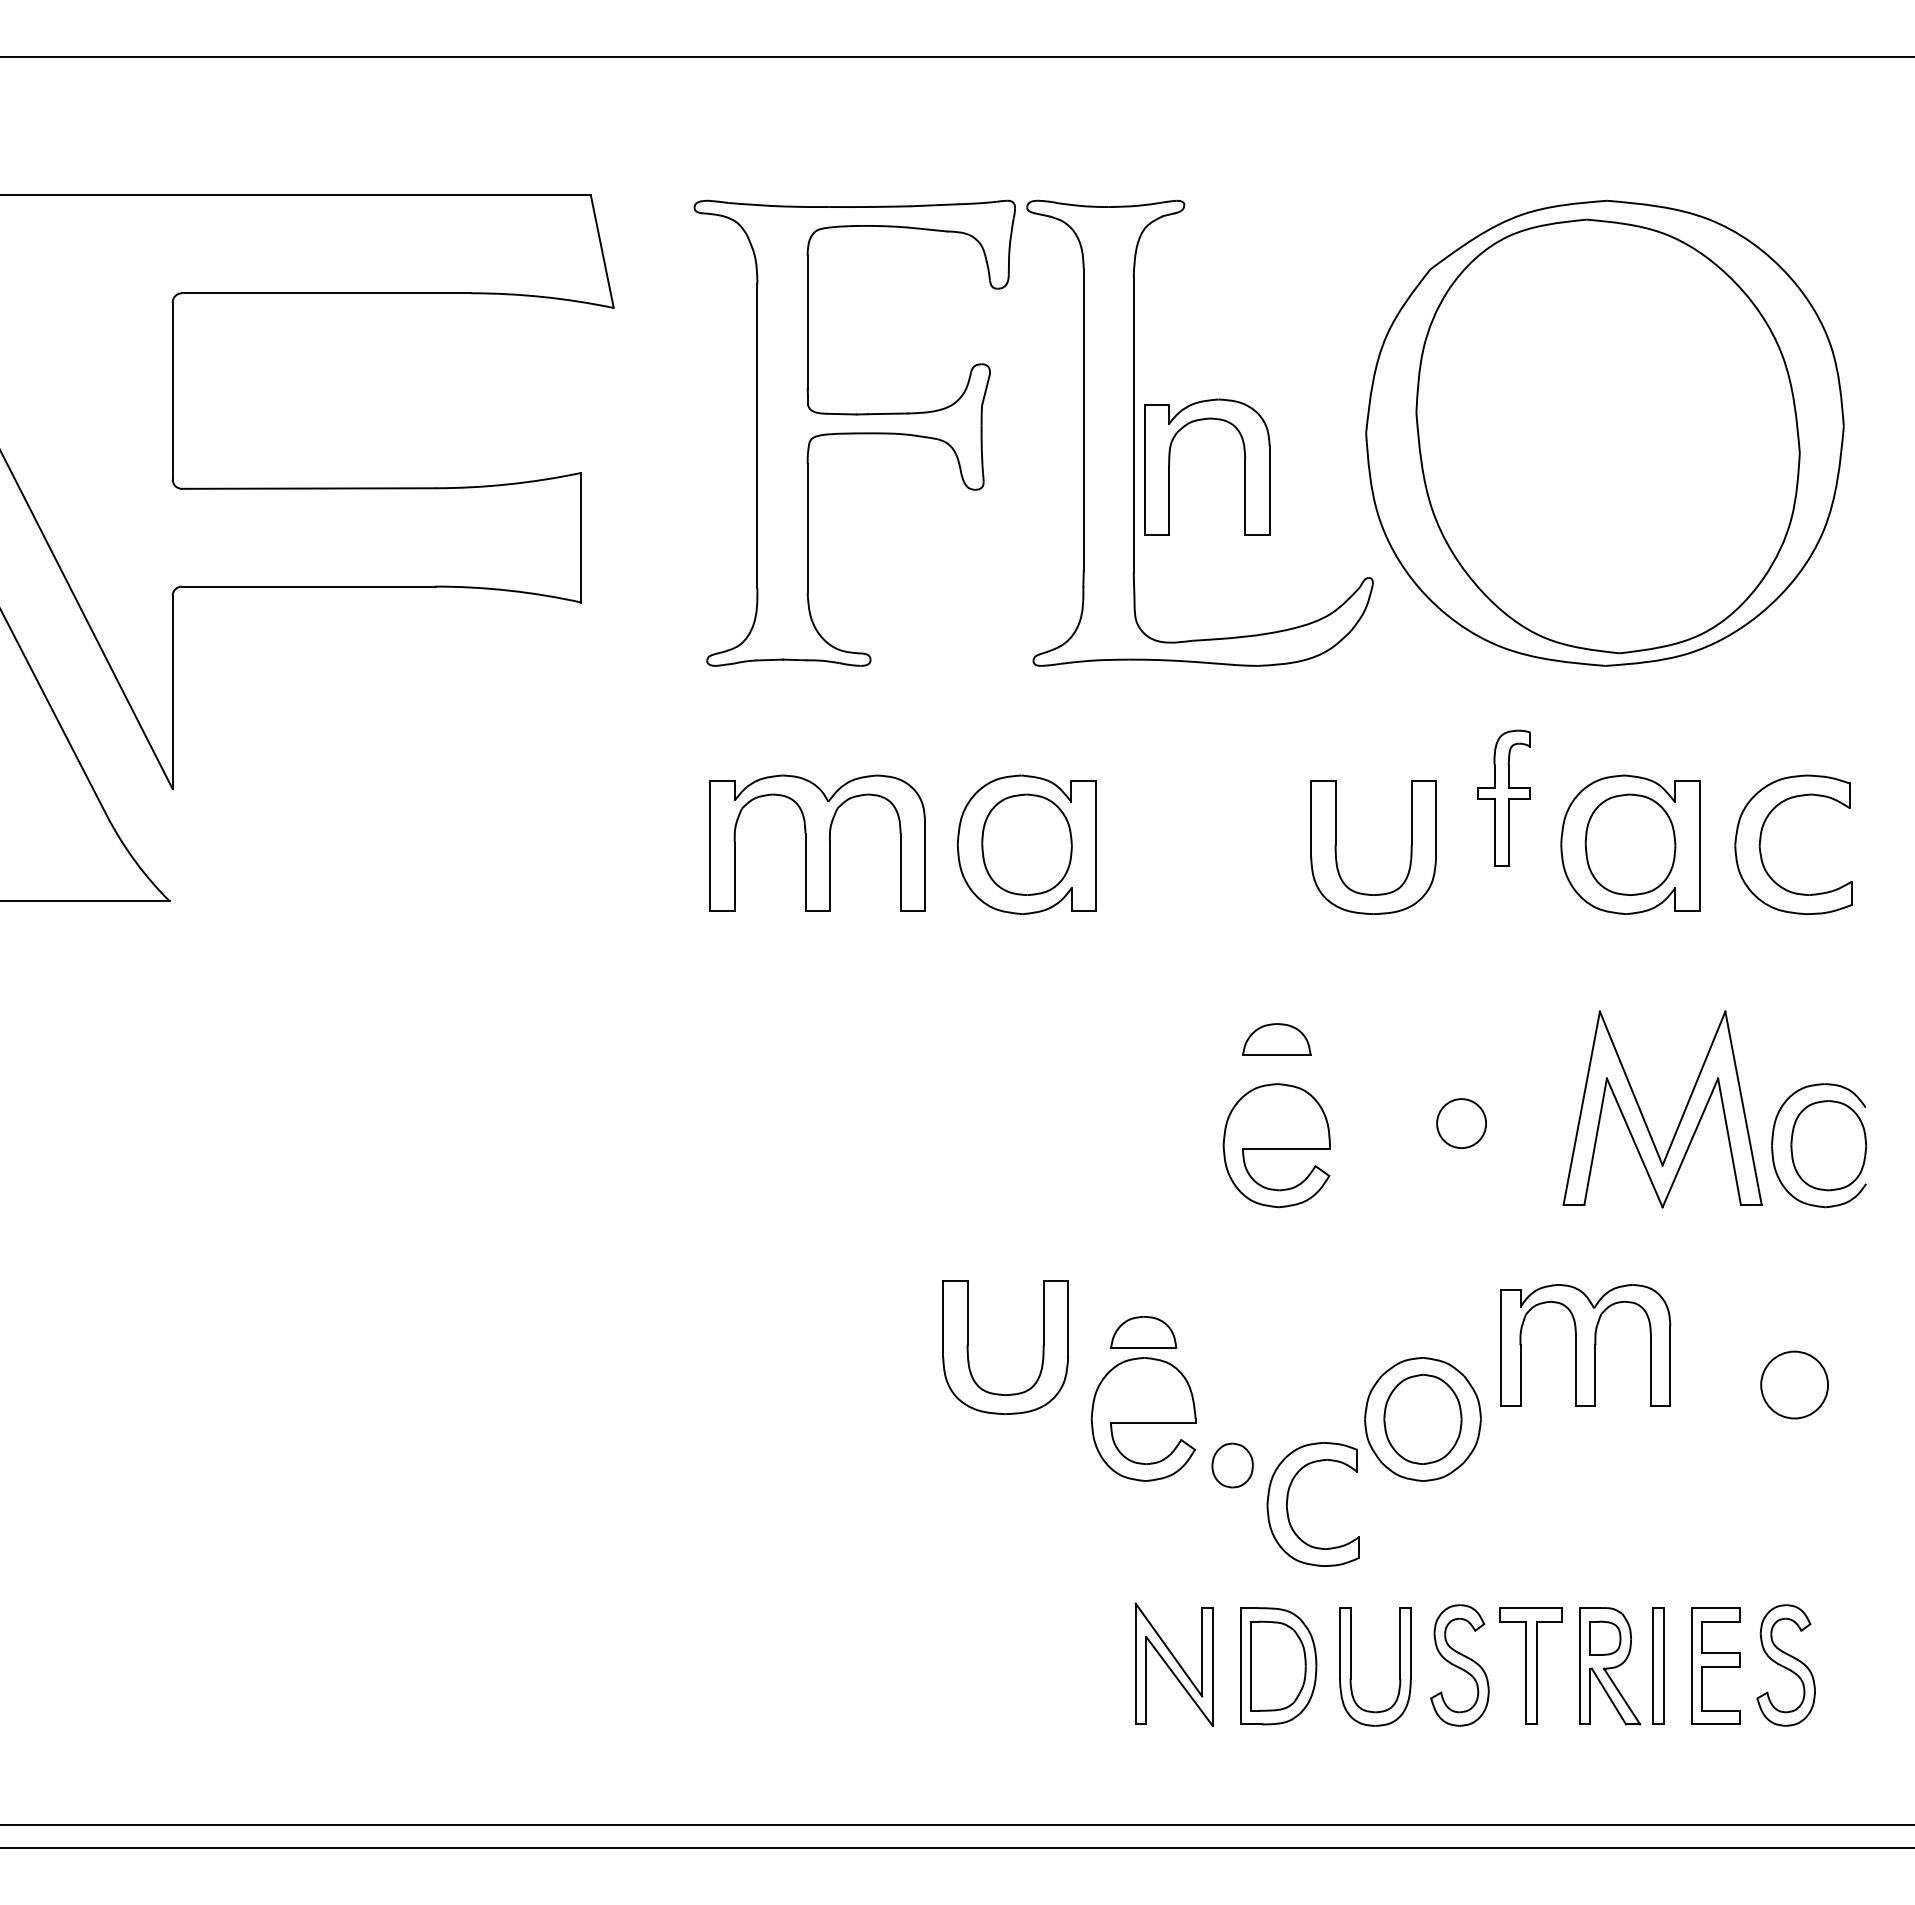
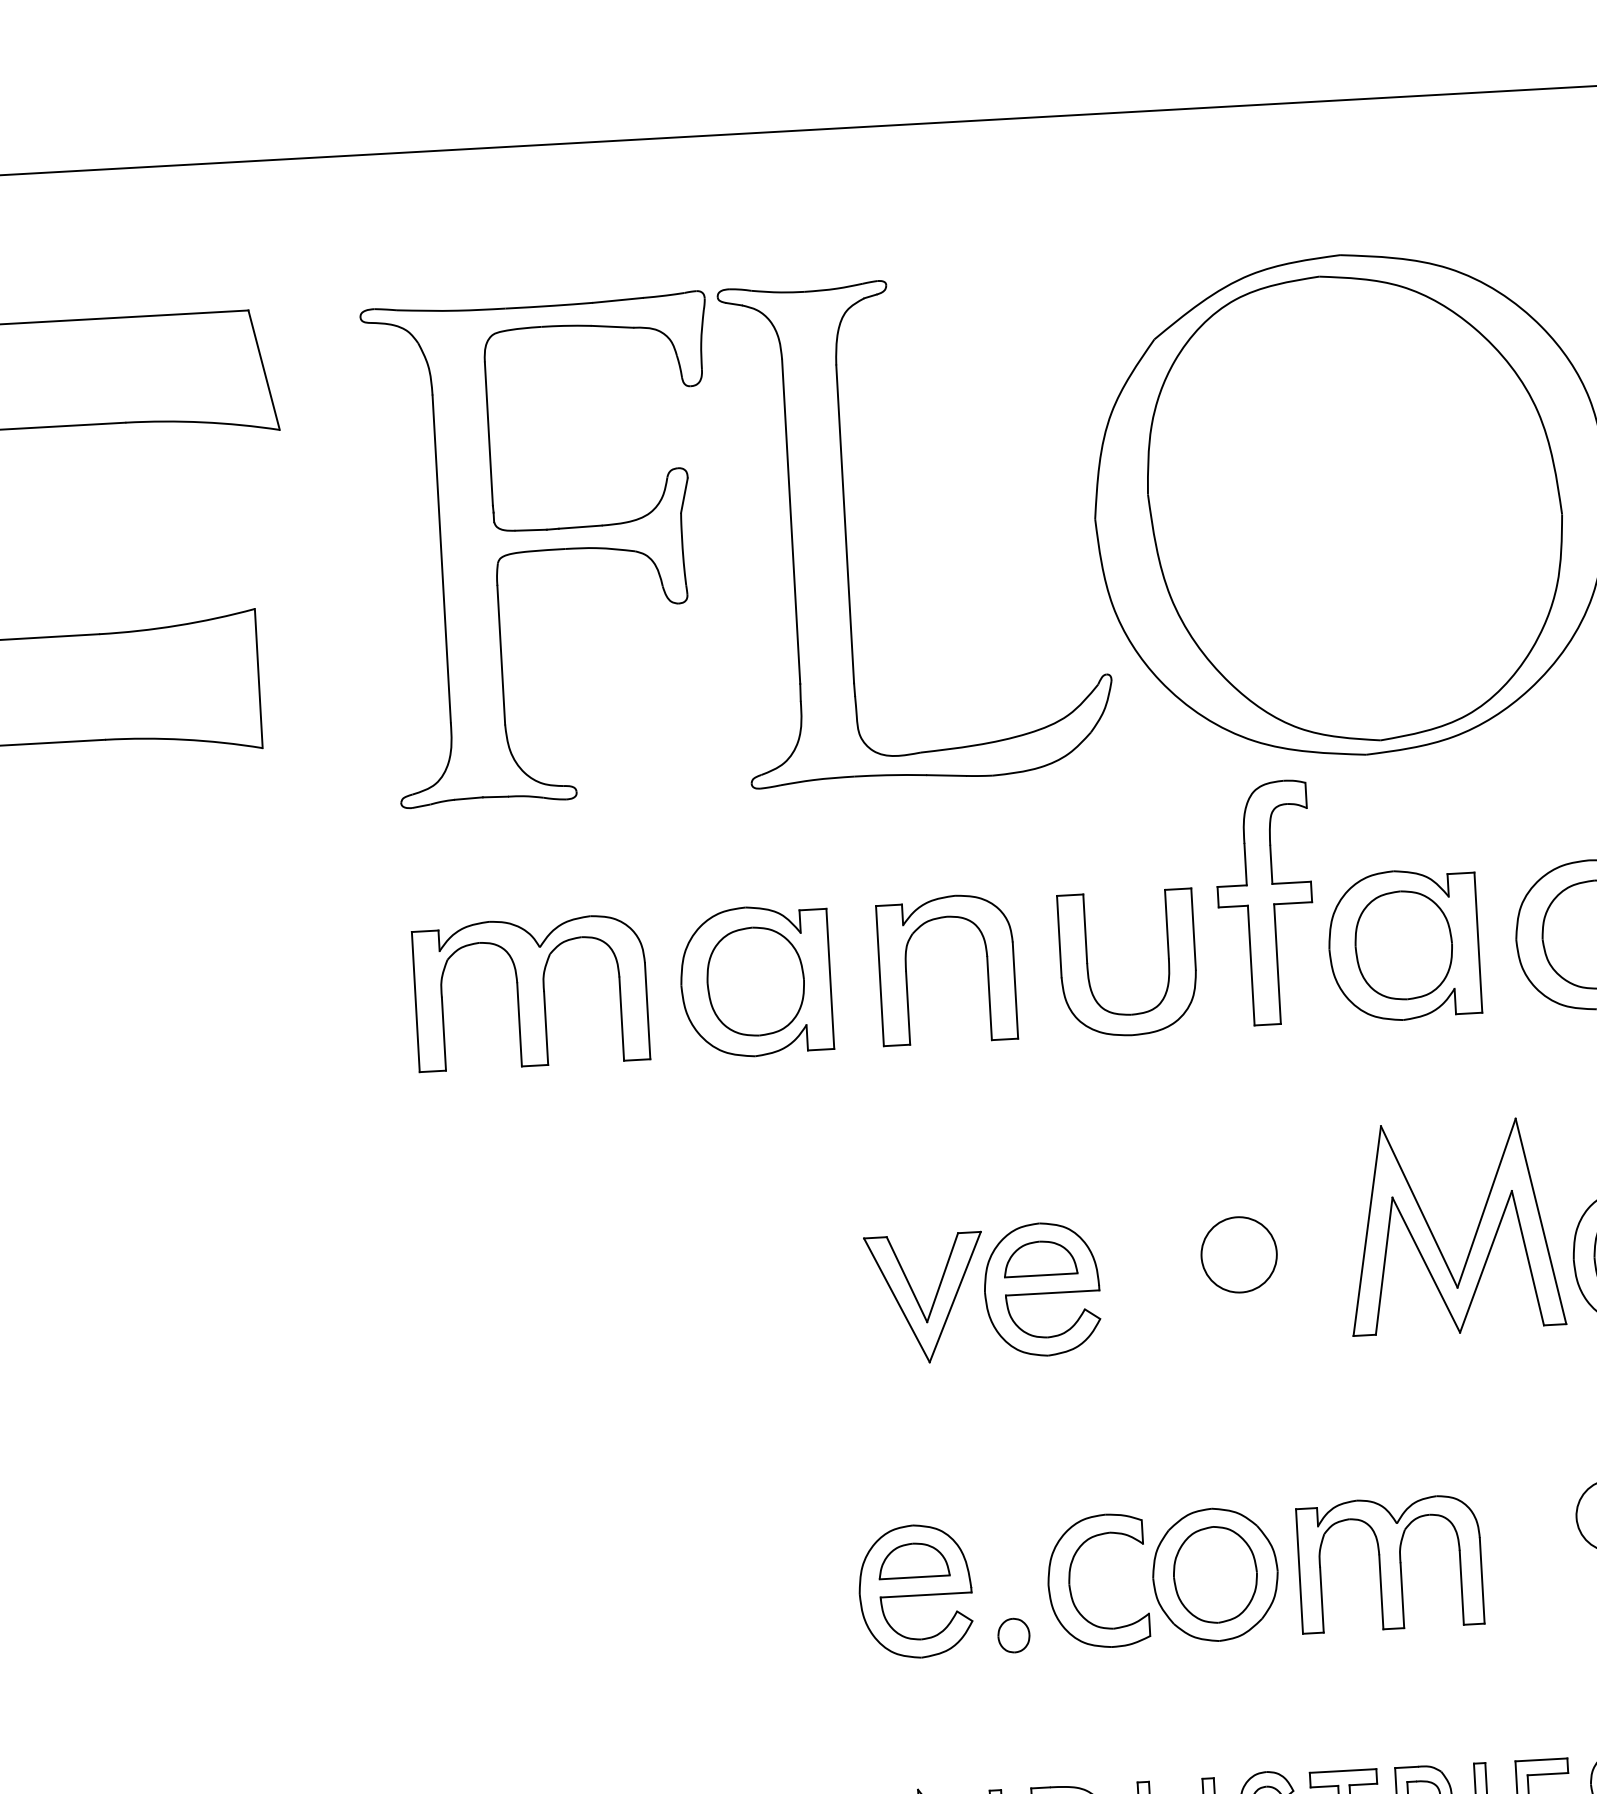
part: (1244, 466) -> (987, 966), moved
part: (1504, 797) -> (1265, 902), size x1.67
part: (1276, 1039) -> (1039, 1258), moved
circle: (1461, 1123) -> (1239, 1254), size x1.43
part: (1161, 1149) -> (918, 1300), added
part: (1143, 1331) -> (913, 1559), moved
part: (1585, 1345) -> (1389, 1564), moved
part: (968, 1347) -> (723, 1524), removed
part: (1232, 1464) -> (1013, 1634), size x0.71
part: (1288, 1500) -> (1070, 1578), moved

